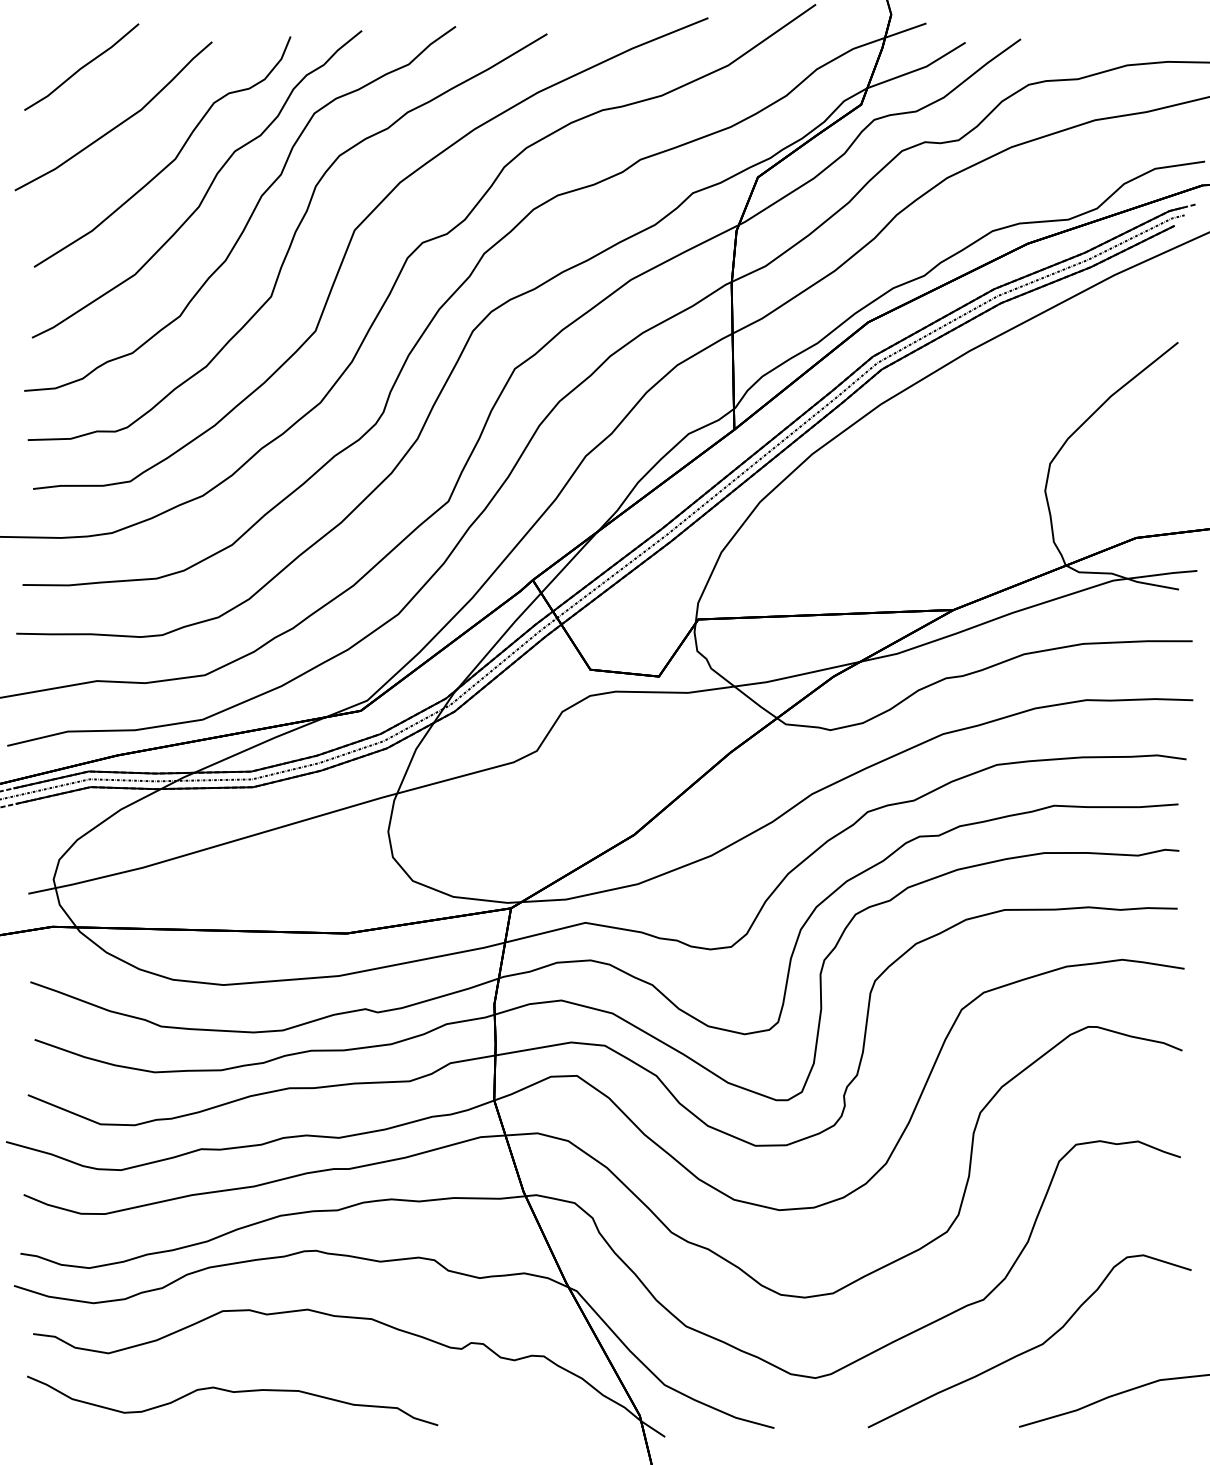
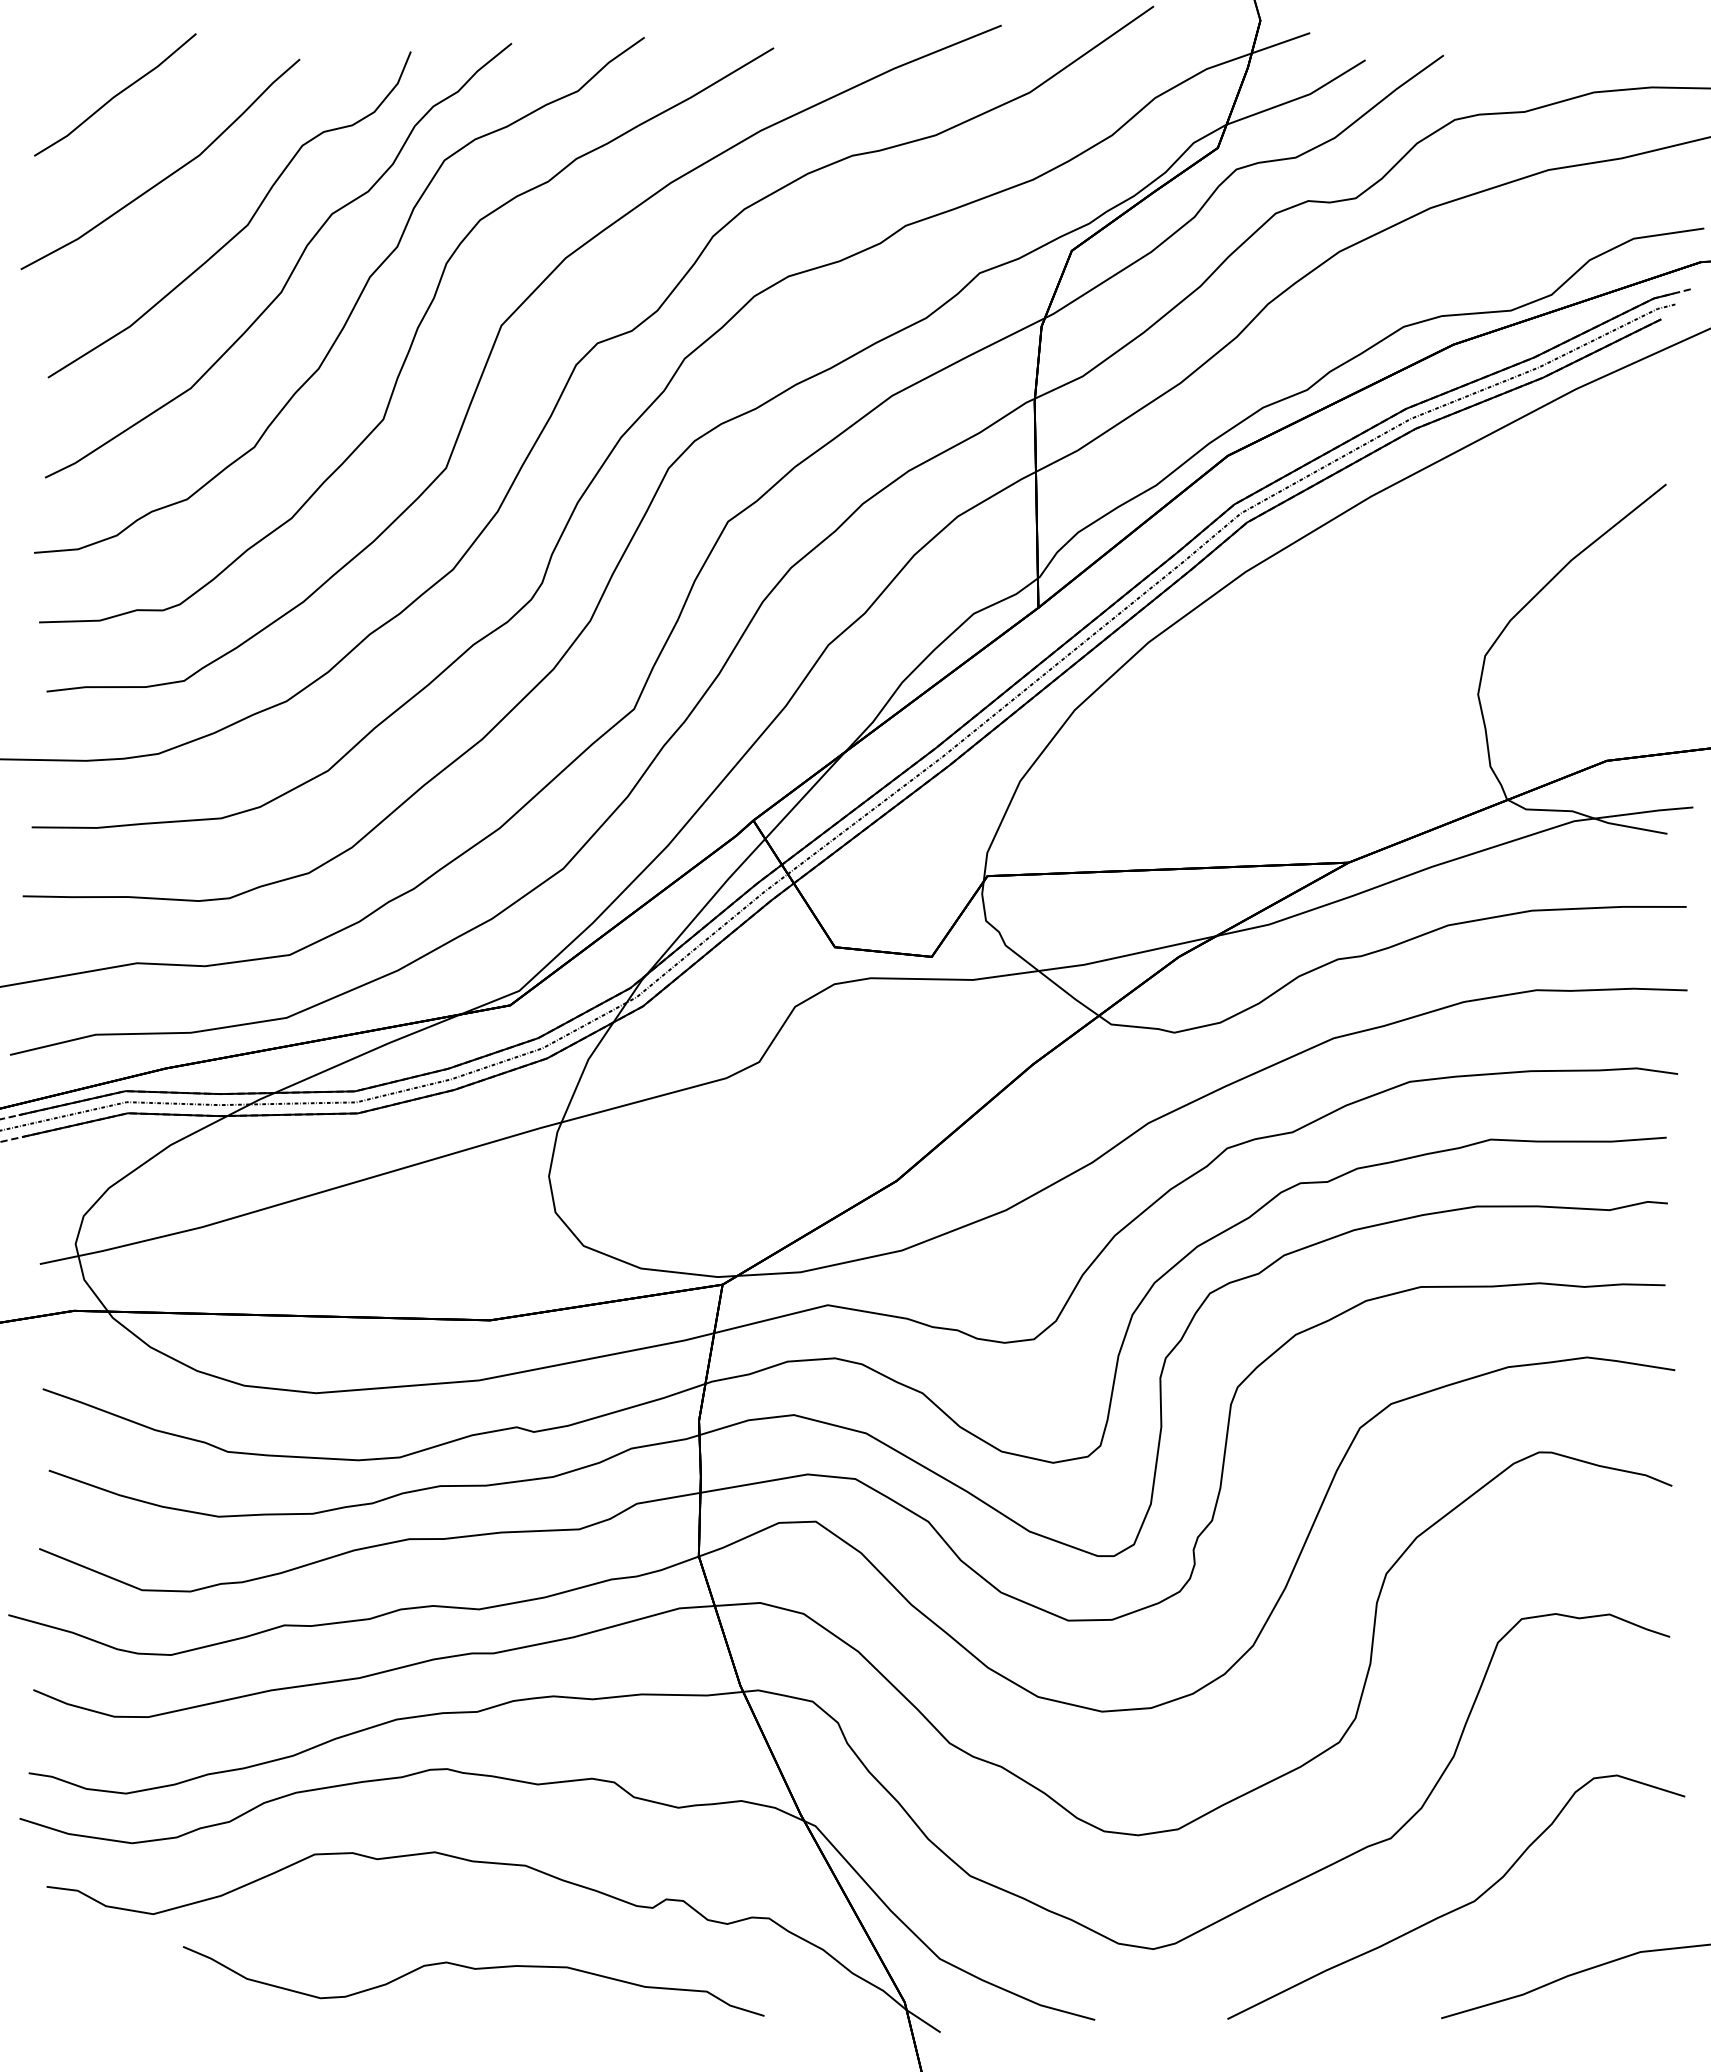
curve: (232, 1392) -> (473, 1969), moved

